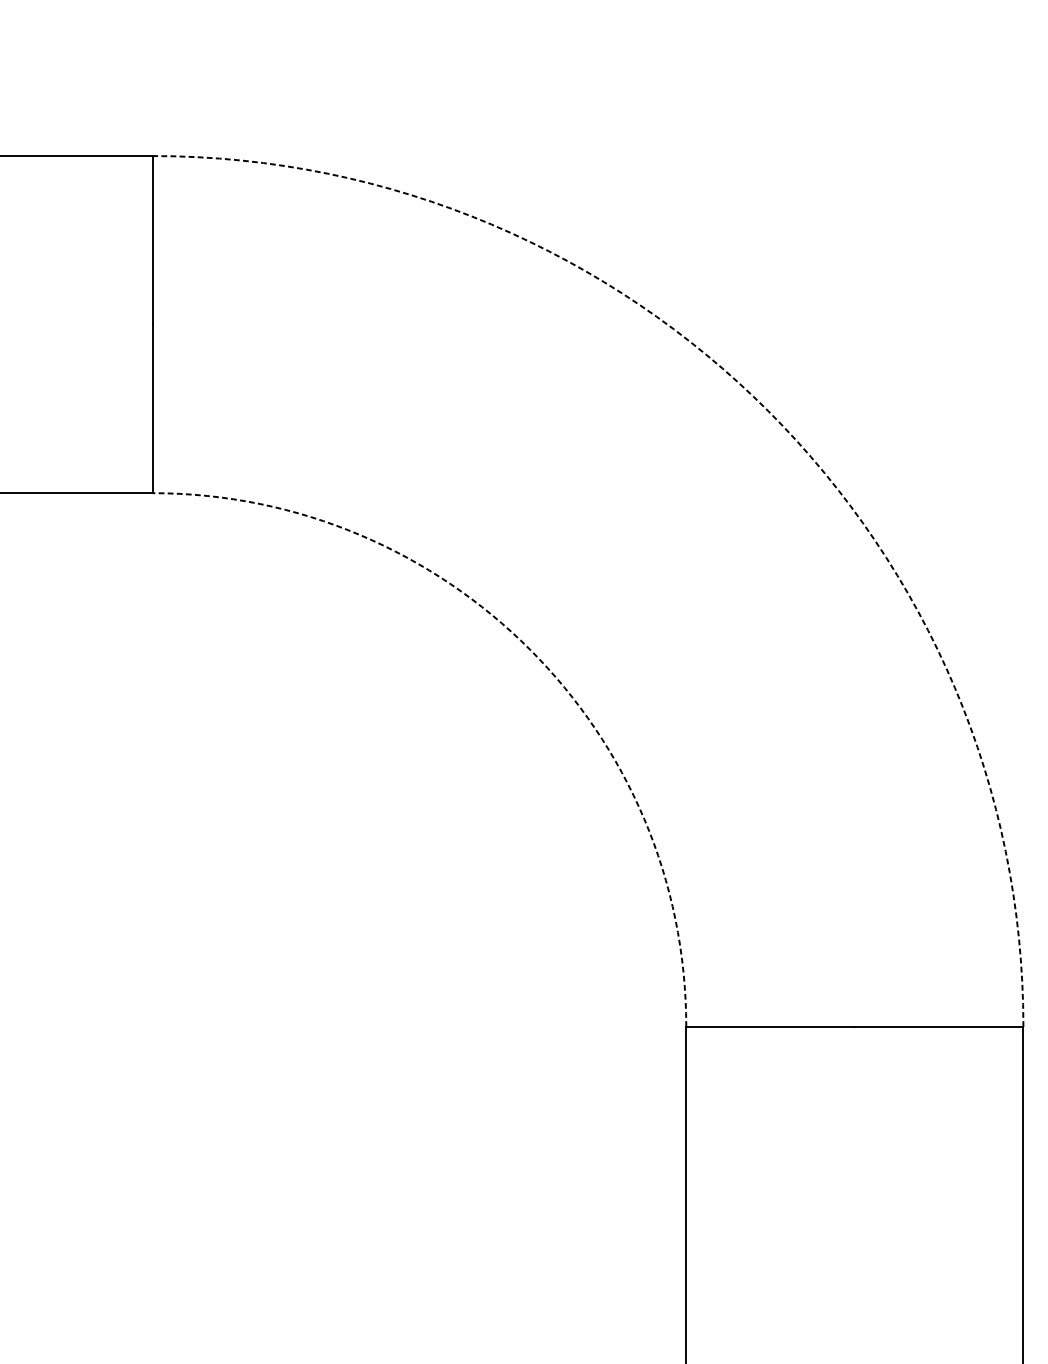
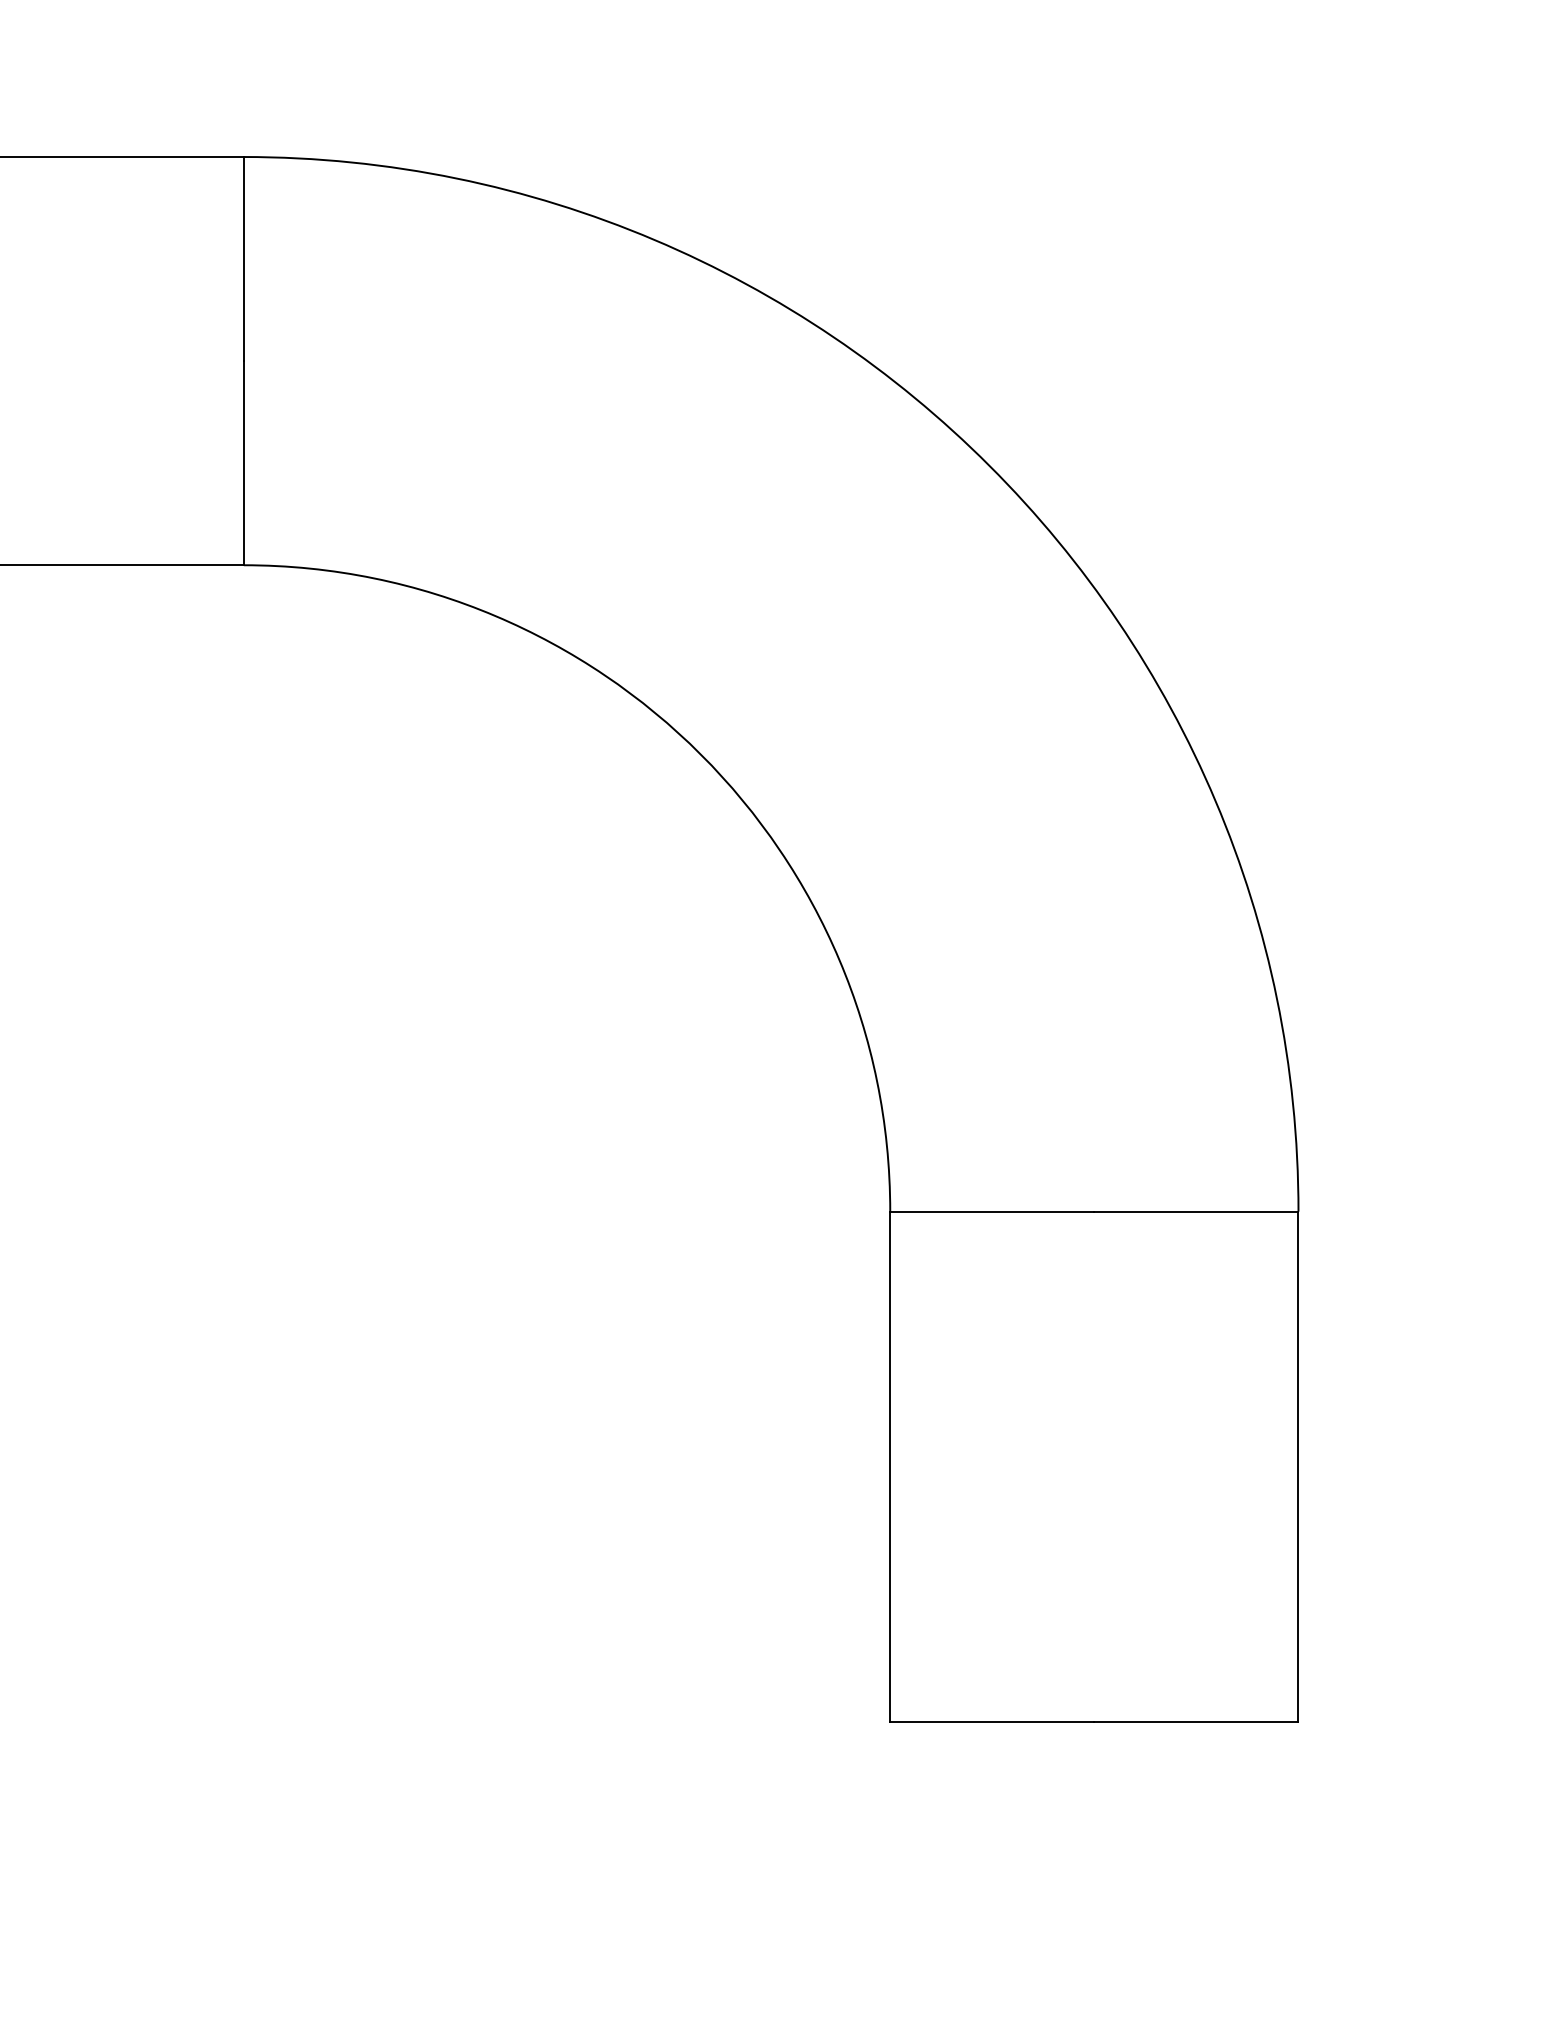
arc: (768, 410) -> (989, 465), dashed -> solid
arc: (529, 649) -> (700, 754), dashed -> solid

